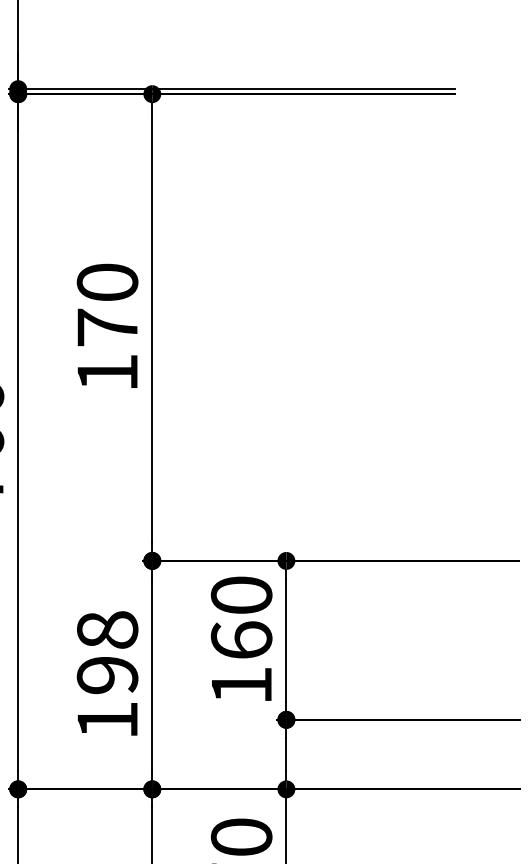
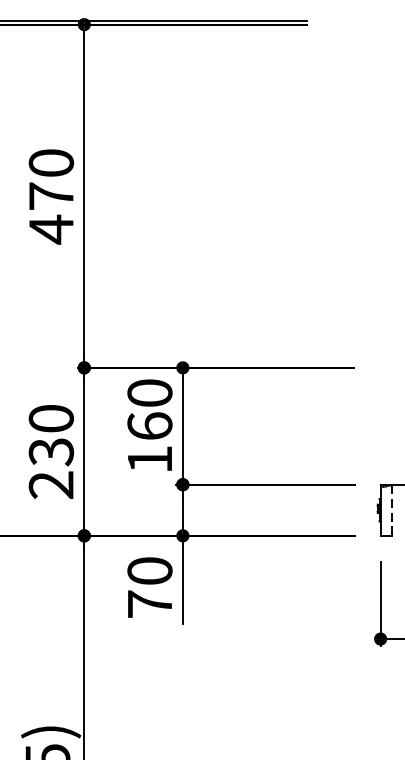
text: (107, 372) -> (51, 229), 170 -> 470
text: (106, 674) -> (50, 451), 198 -> 230

